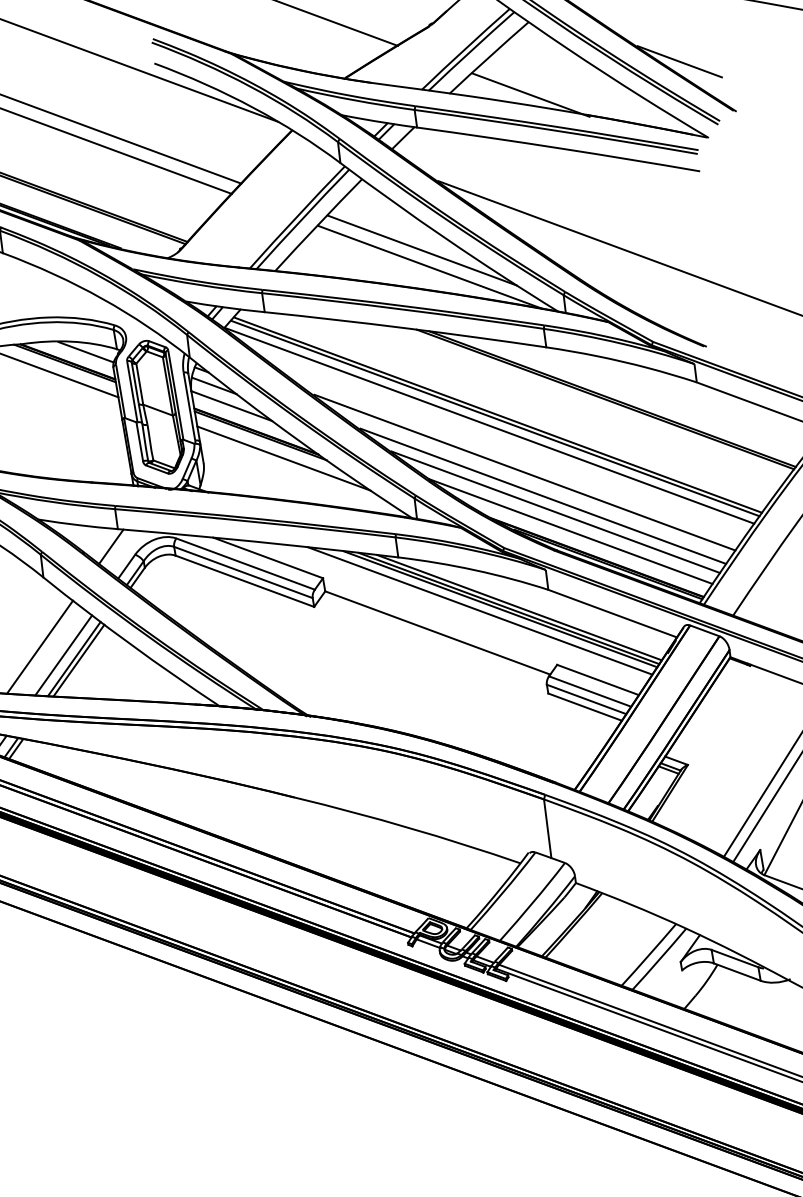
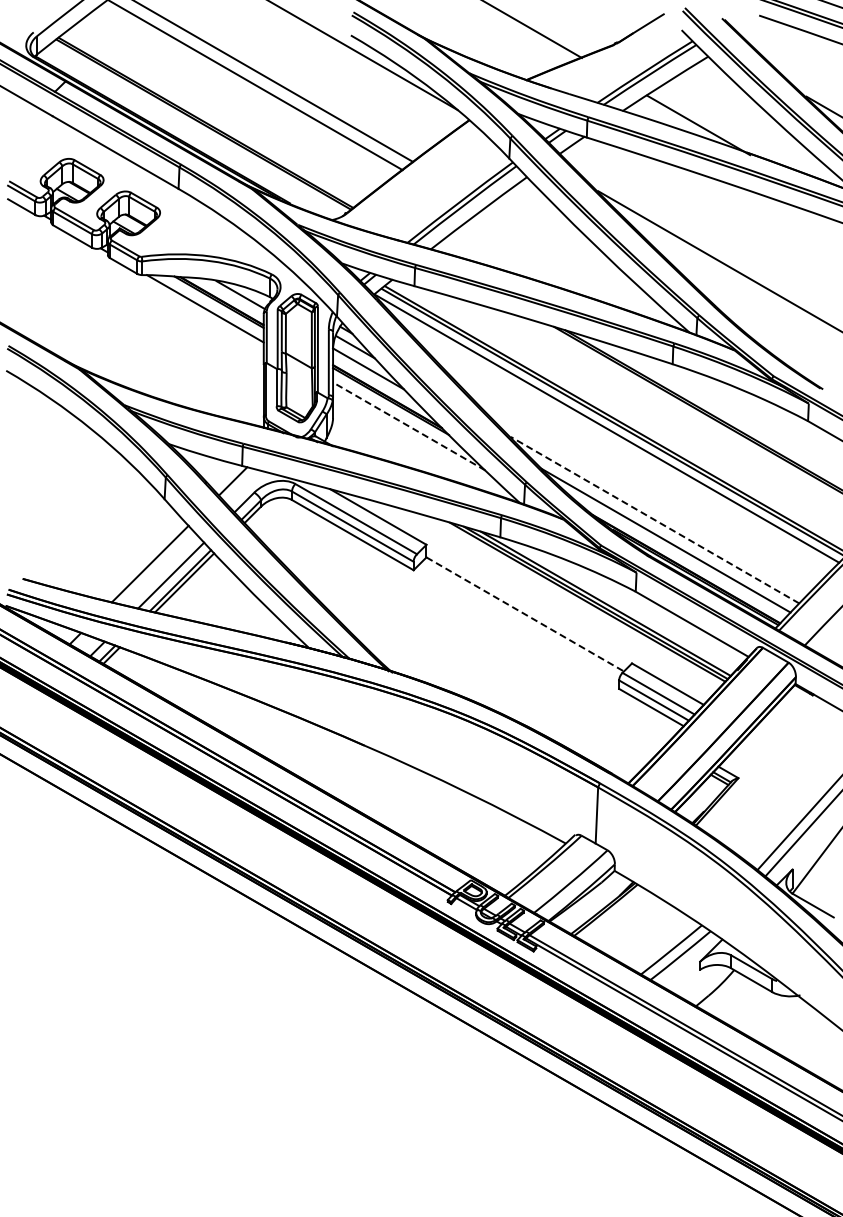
line: (421, 250) -> (571, 253), removed
line: (429, 267) -> (576, 270), removed
line: (284, 458) -> (409, 426), solid -> dashed
line: (524, 471) -> (632, 477), removed
line: (542, 495) -> (645, 502), removed
line: (554, 511) -> (654, 519), solid -> dashed
line: (480, 610) -> (568, 600), removed
line: (438, 632) -> (525, 614), solid -> dashed

